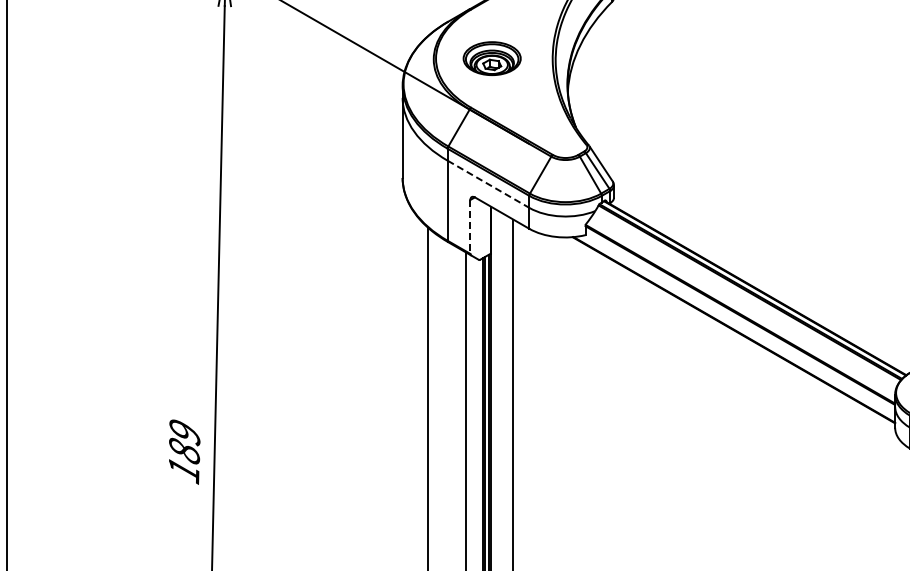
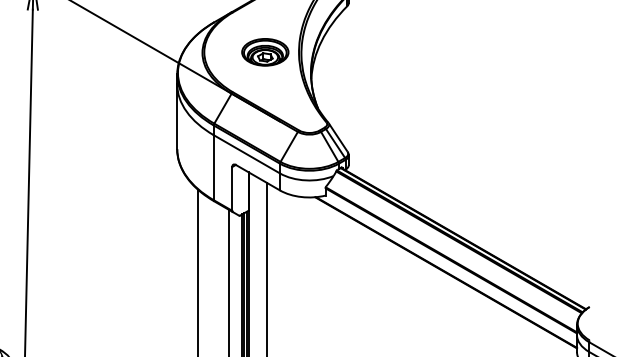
part: (491, 58) -> (264, 52), moved
line: (488, 184) -> (246, 154), dashed -> solid
line: (470, 226) -> (232, 188), dashed -> solid

